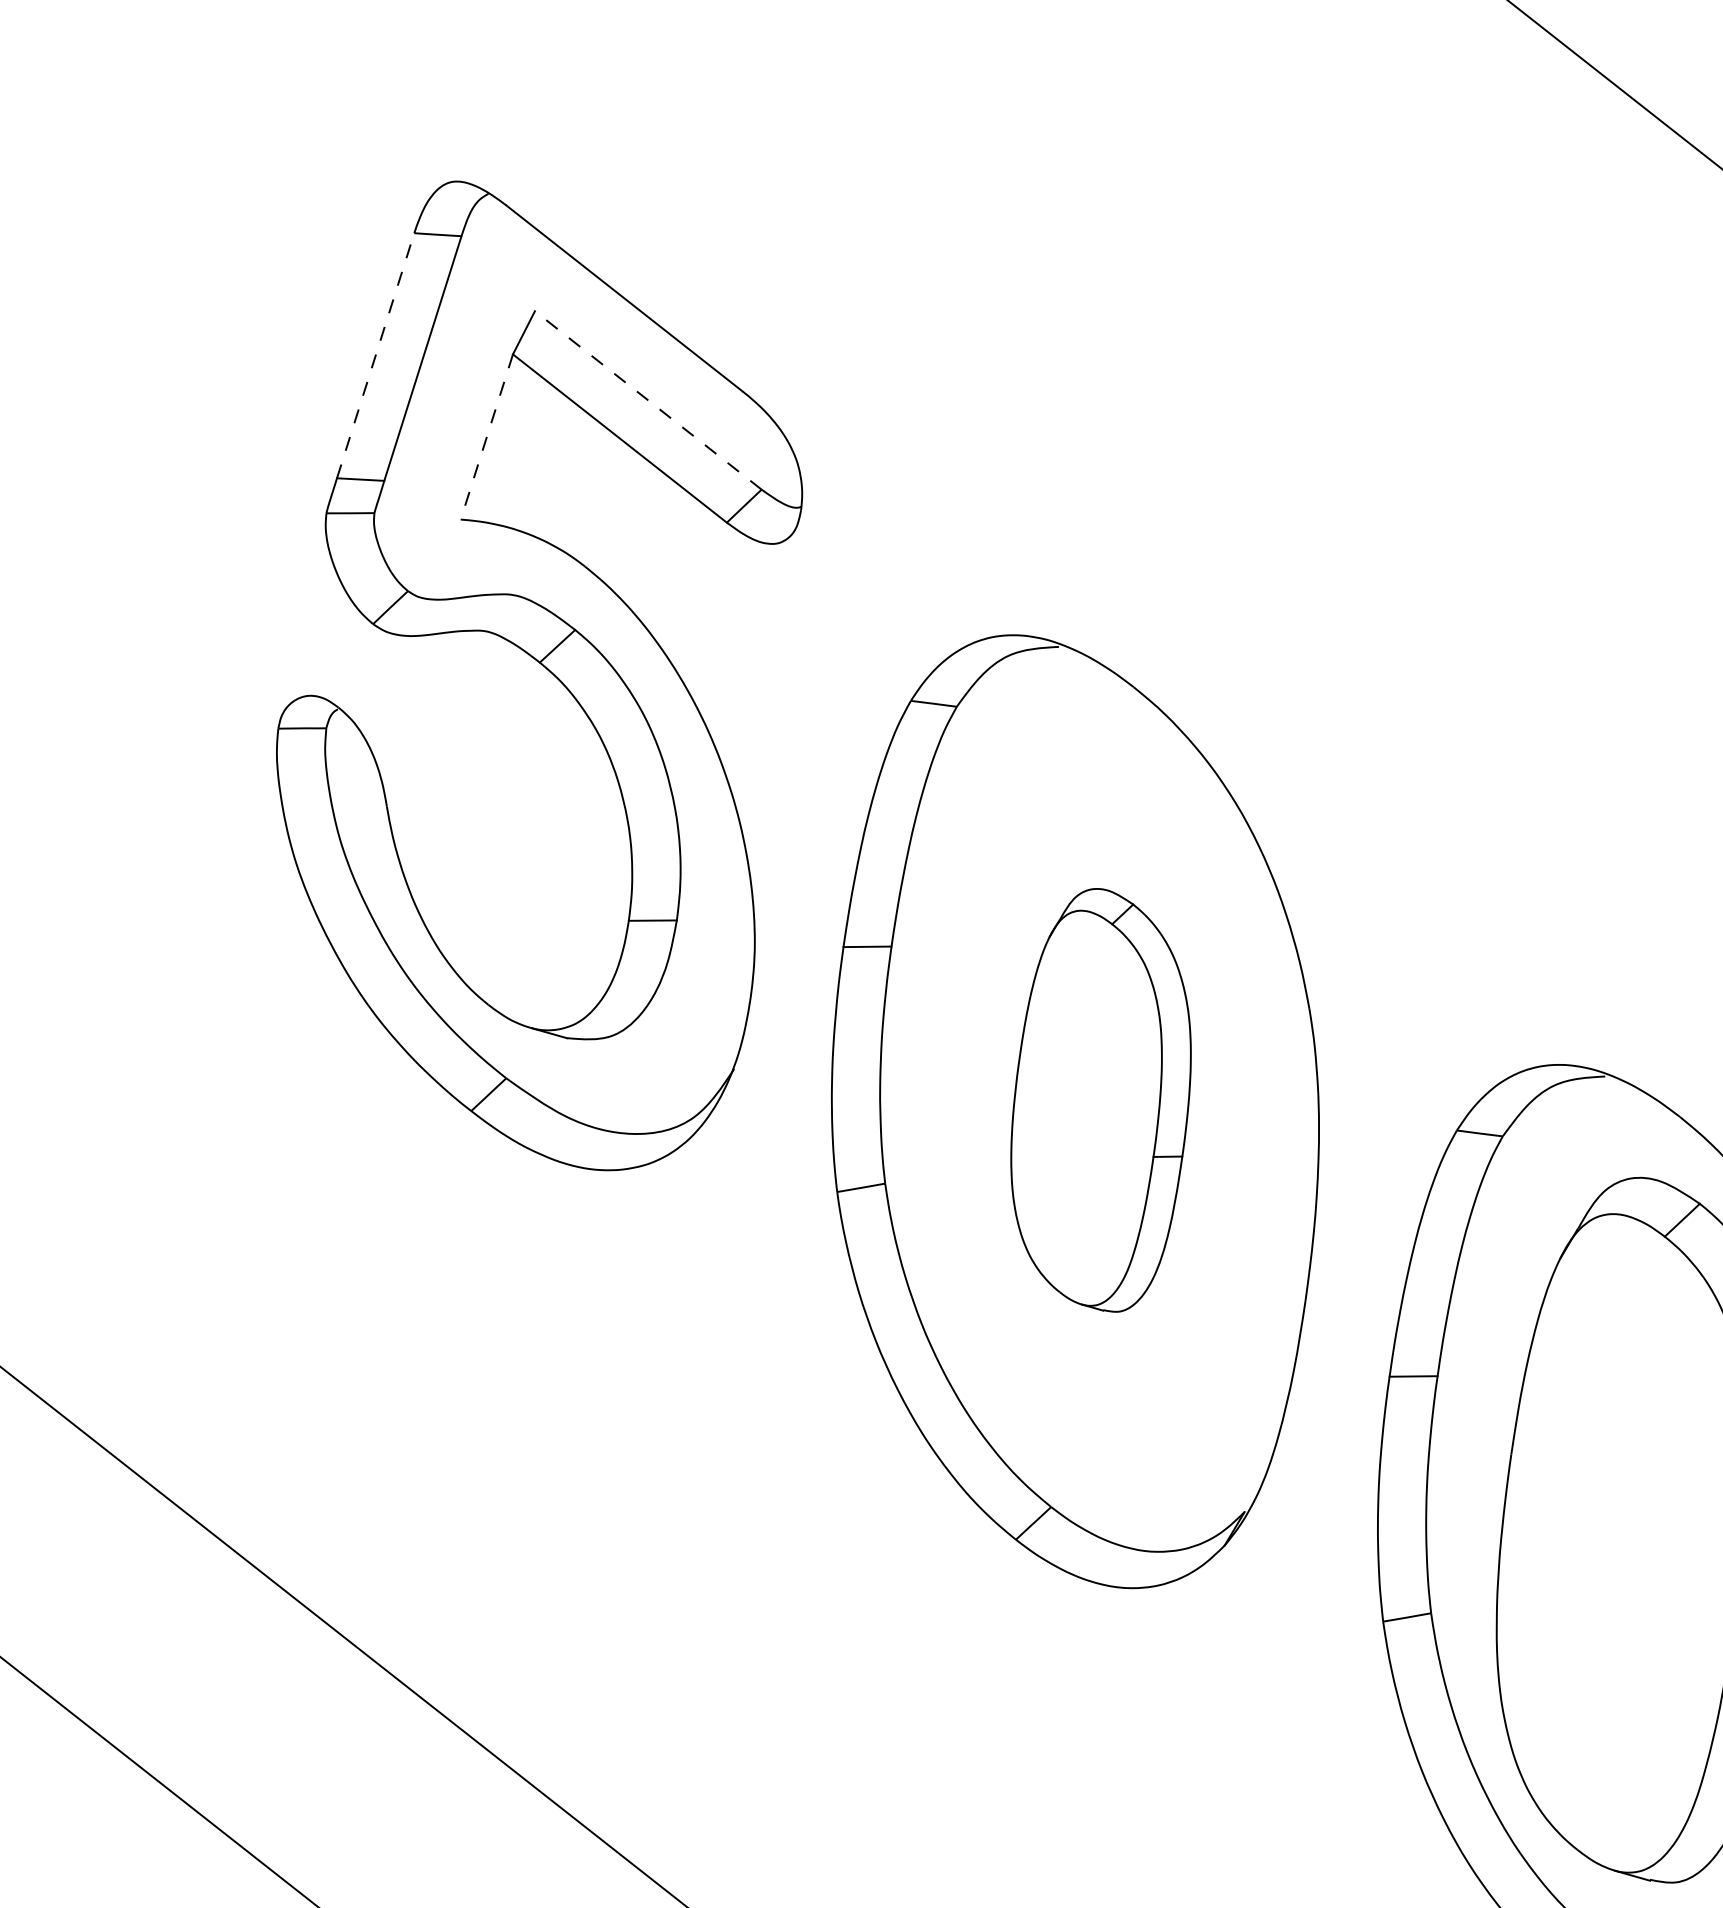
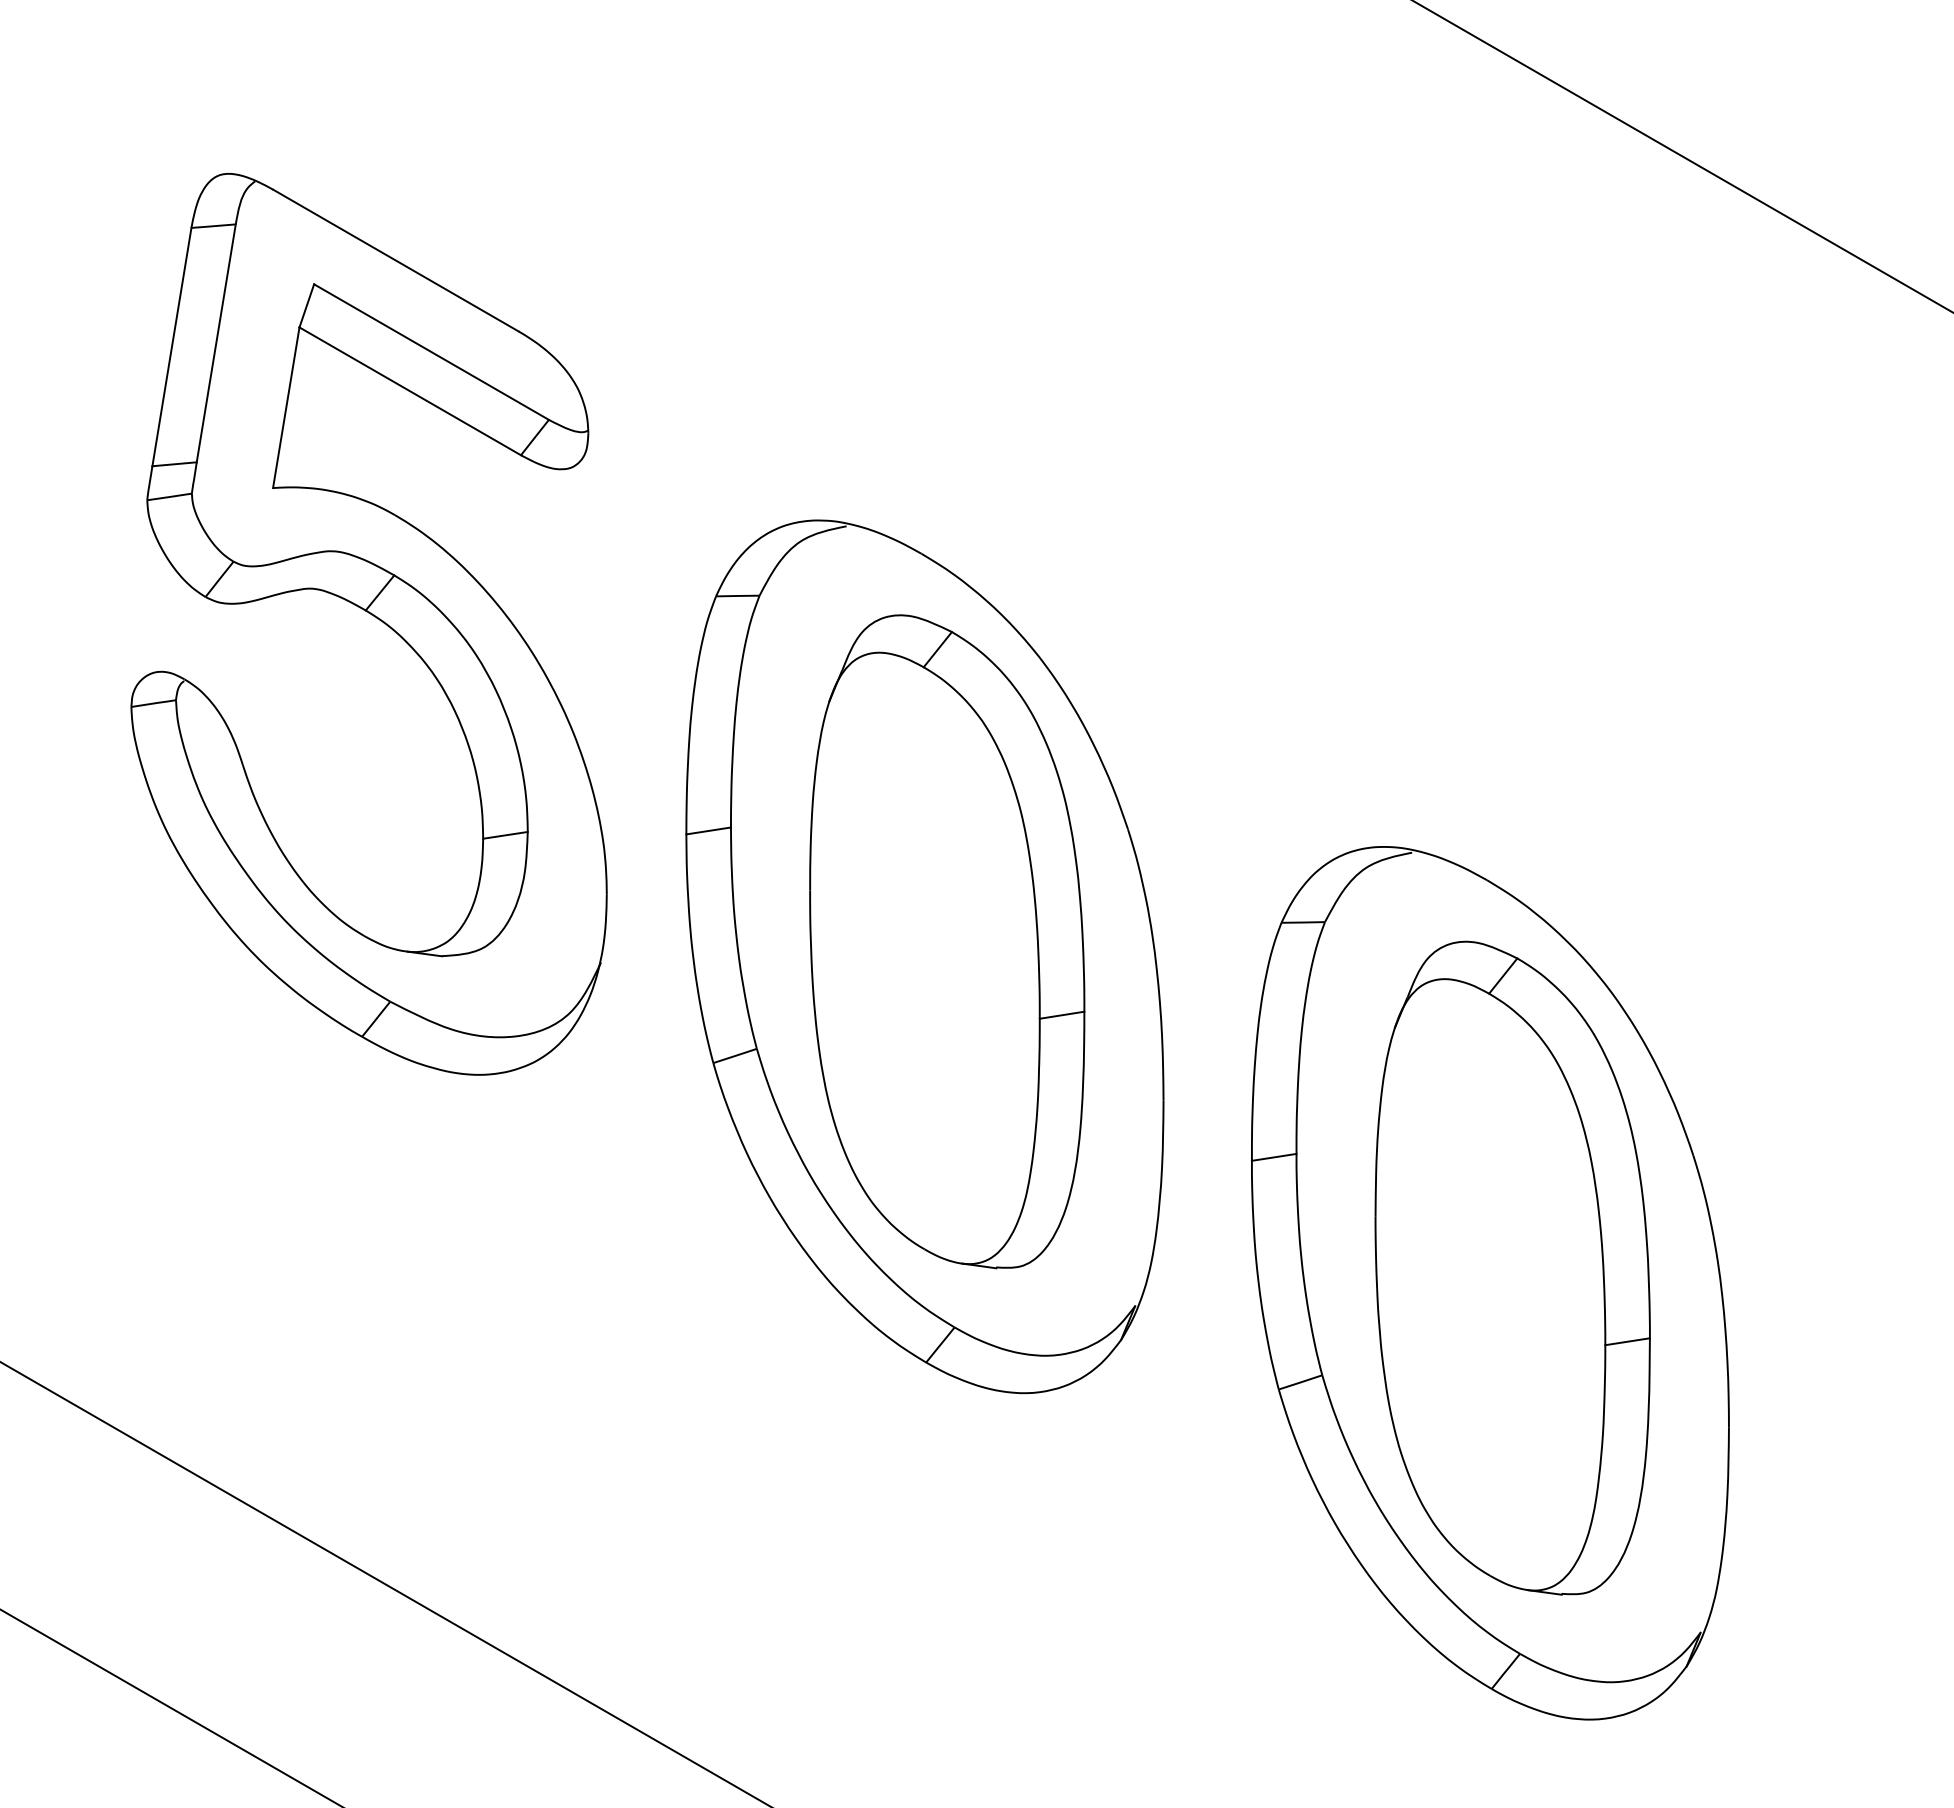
line: (375, 356) -> (171, 347), dashed -> solid
line: (648, 400) -> (431, 352), dashed -> solid
line: (486, 437) -> (286, 408), dashed -> solid
part: (1102, 1099) -> (947, 941), size x1.67

